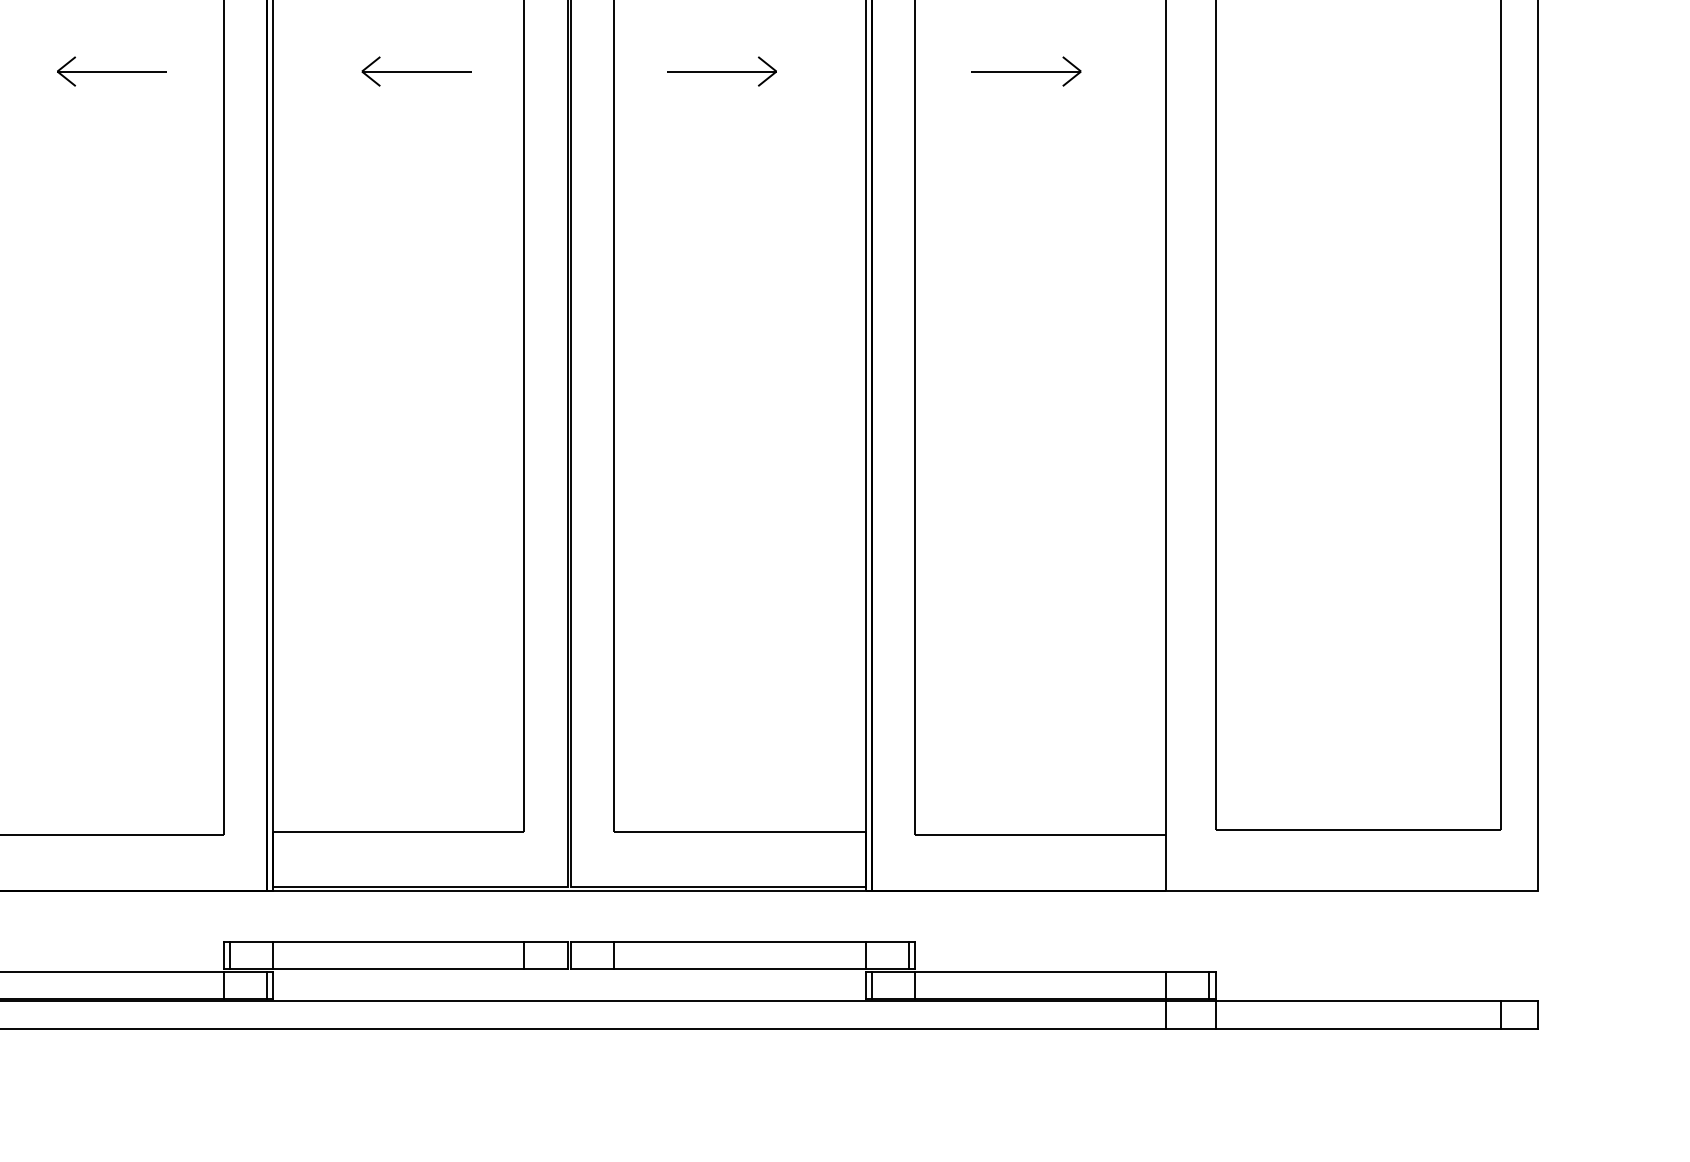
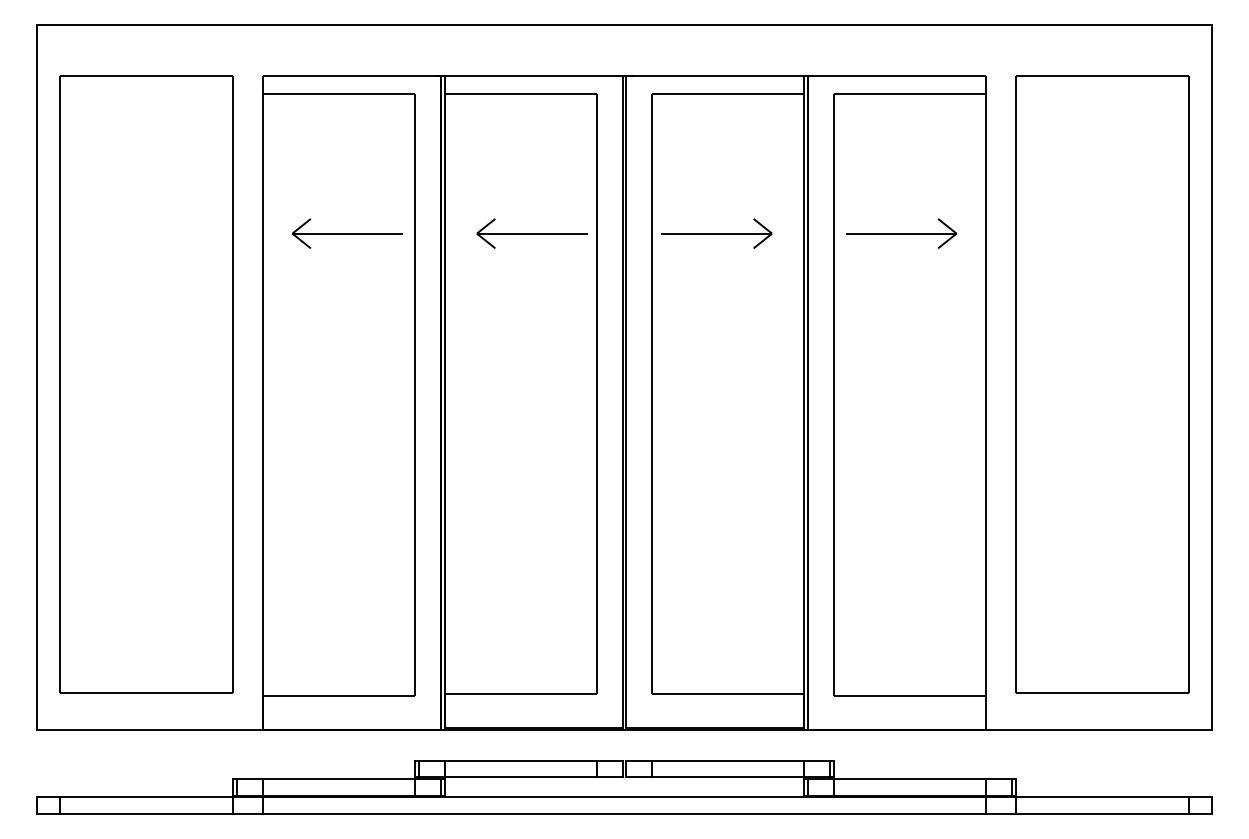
part: (112, 71) -> (347, 233), size x1.67
part: (415, 71) -> (531, 233), size x1.67
part: (721, 71) -> (716, 233), size x1.67
part: (1026, 71) -> (901, 233), size x1.67

